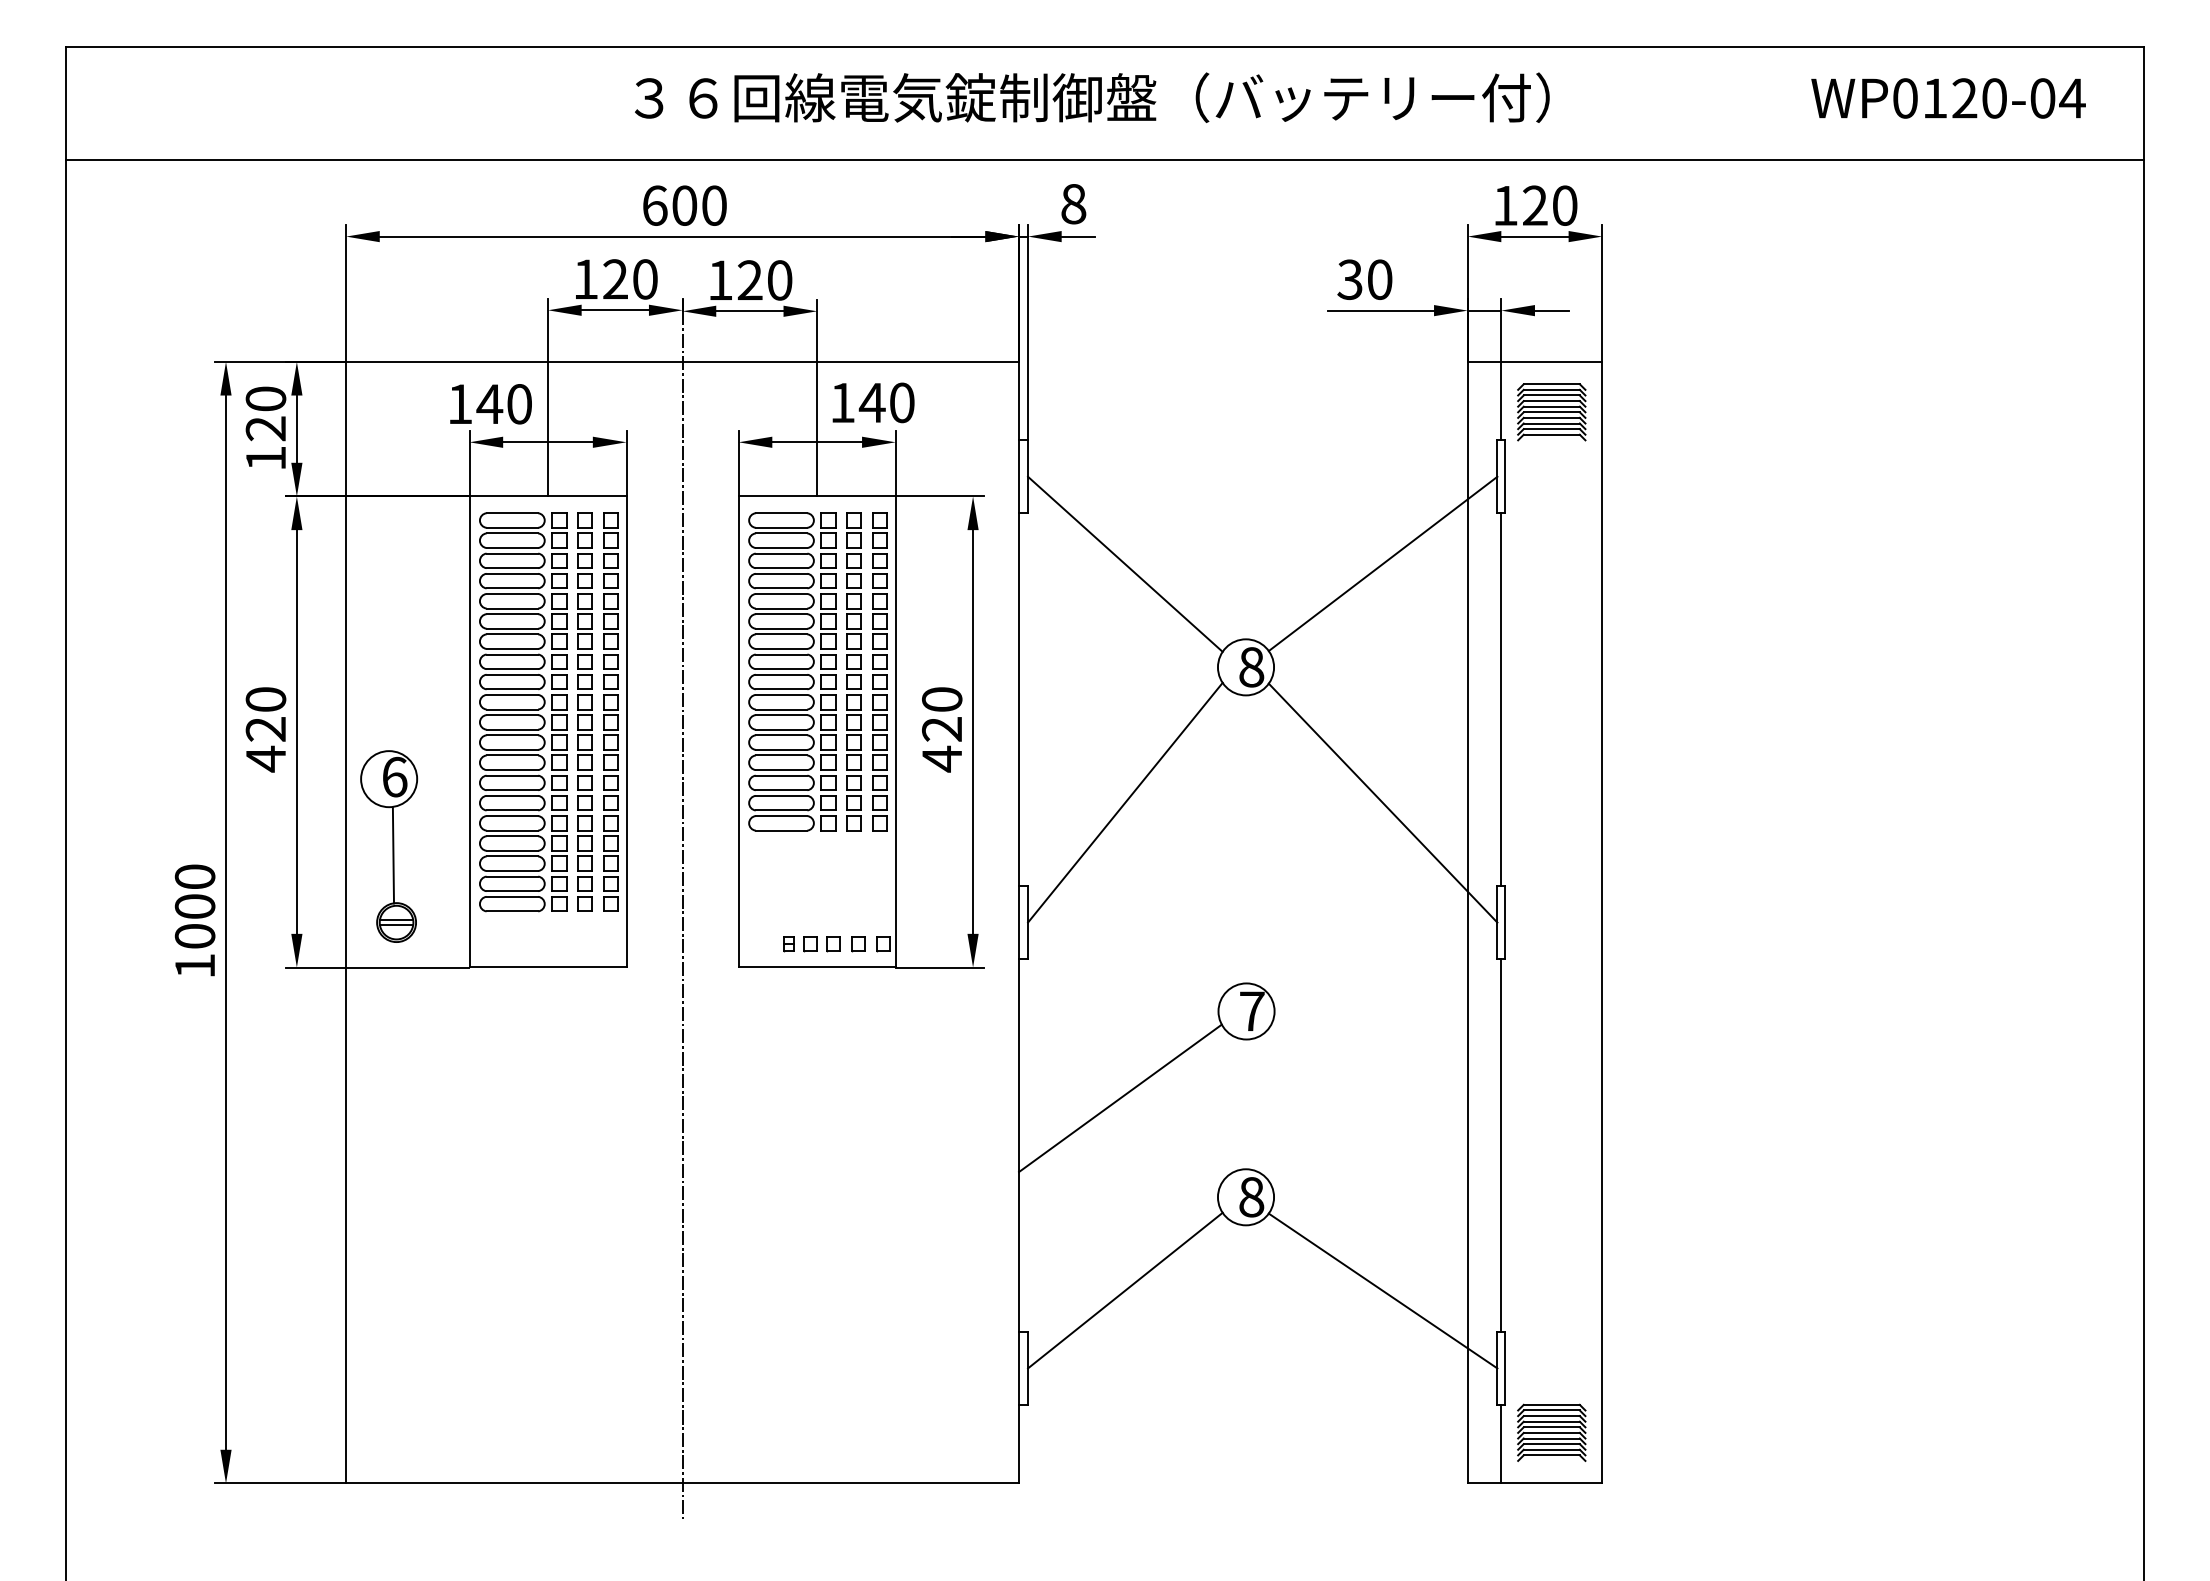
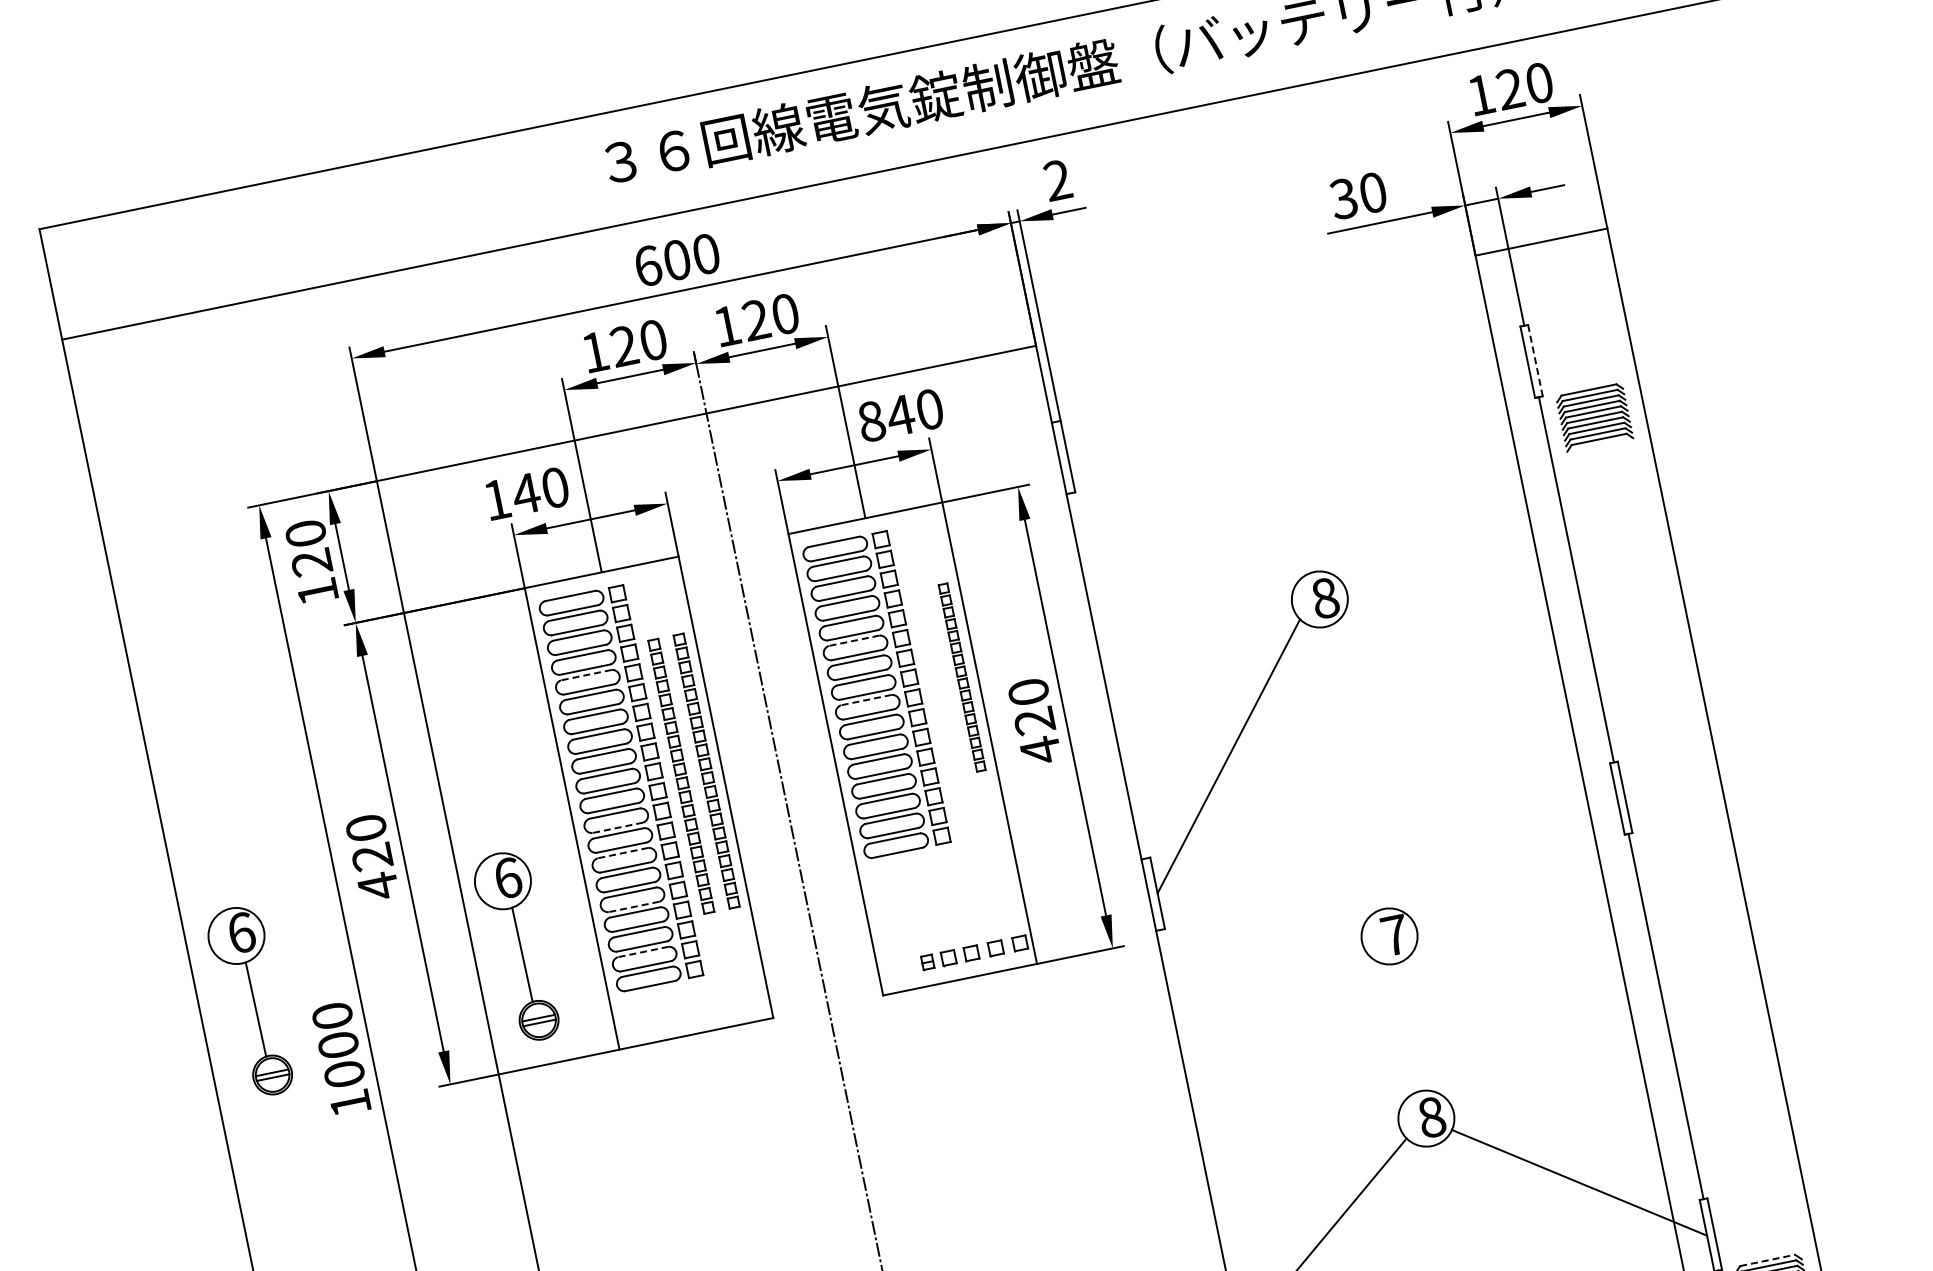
text: (1073, 203) -> (1057, 179), 8 -> 2
text: (842, 402) -> (871, 421), 140 -> 840
part: (1551, 412) -> (1594, 417), moved
line: (1505, 477) -> (1535, 361), solid -> dashed
line: (1125, 563) -> (1180, 521), removed
line: (1382, 563) -> (1432, 470), removed
line: (512, 593) -> (586, 674), solid -> dashed
line: (781, 614) -> (854, 641), solid -> dashed
part: (853, 671) -> (936, 682), removed
part: (879, 671) -> (961, 677), size x0.6
line: (781, 674) -> (866, 699), solid -> dashed
part: (584, 711) -> (680, 775), size x0.7
part: (610, 711) -> (706, 770), size x0.7
line: (512, 749) -> (617, 827), solid -> dashed
line: (512, 775) -> (623, 852), solid -> dashed
line: (1382, 802) -> (1480, 704), removed
line: (512, 830) -> (634, 906), solid -> dashed
part: (117, 846) -> (250, 1001), added
line: (512, 876) -> (643, 951), solid -> dashed
line: (1120, 1098) -> (1283, 1047), removed
line: (1552, 1404) -> (1768, 1259), solid -> dashed

